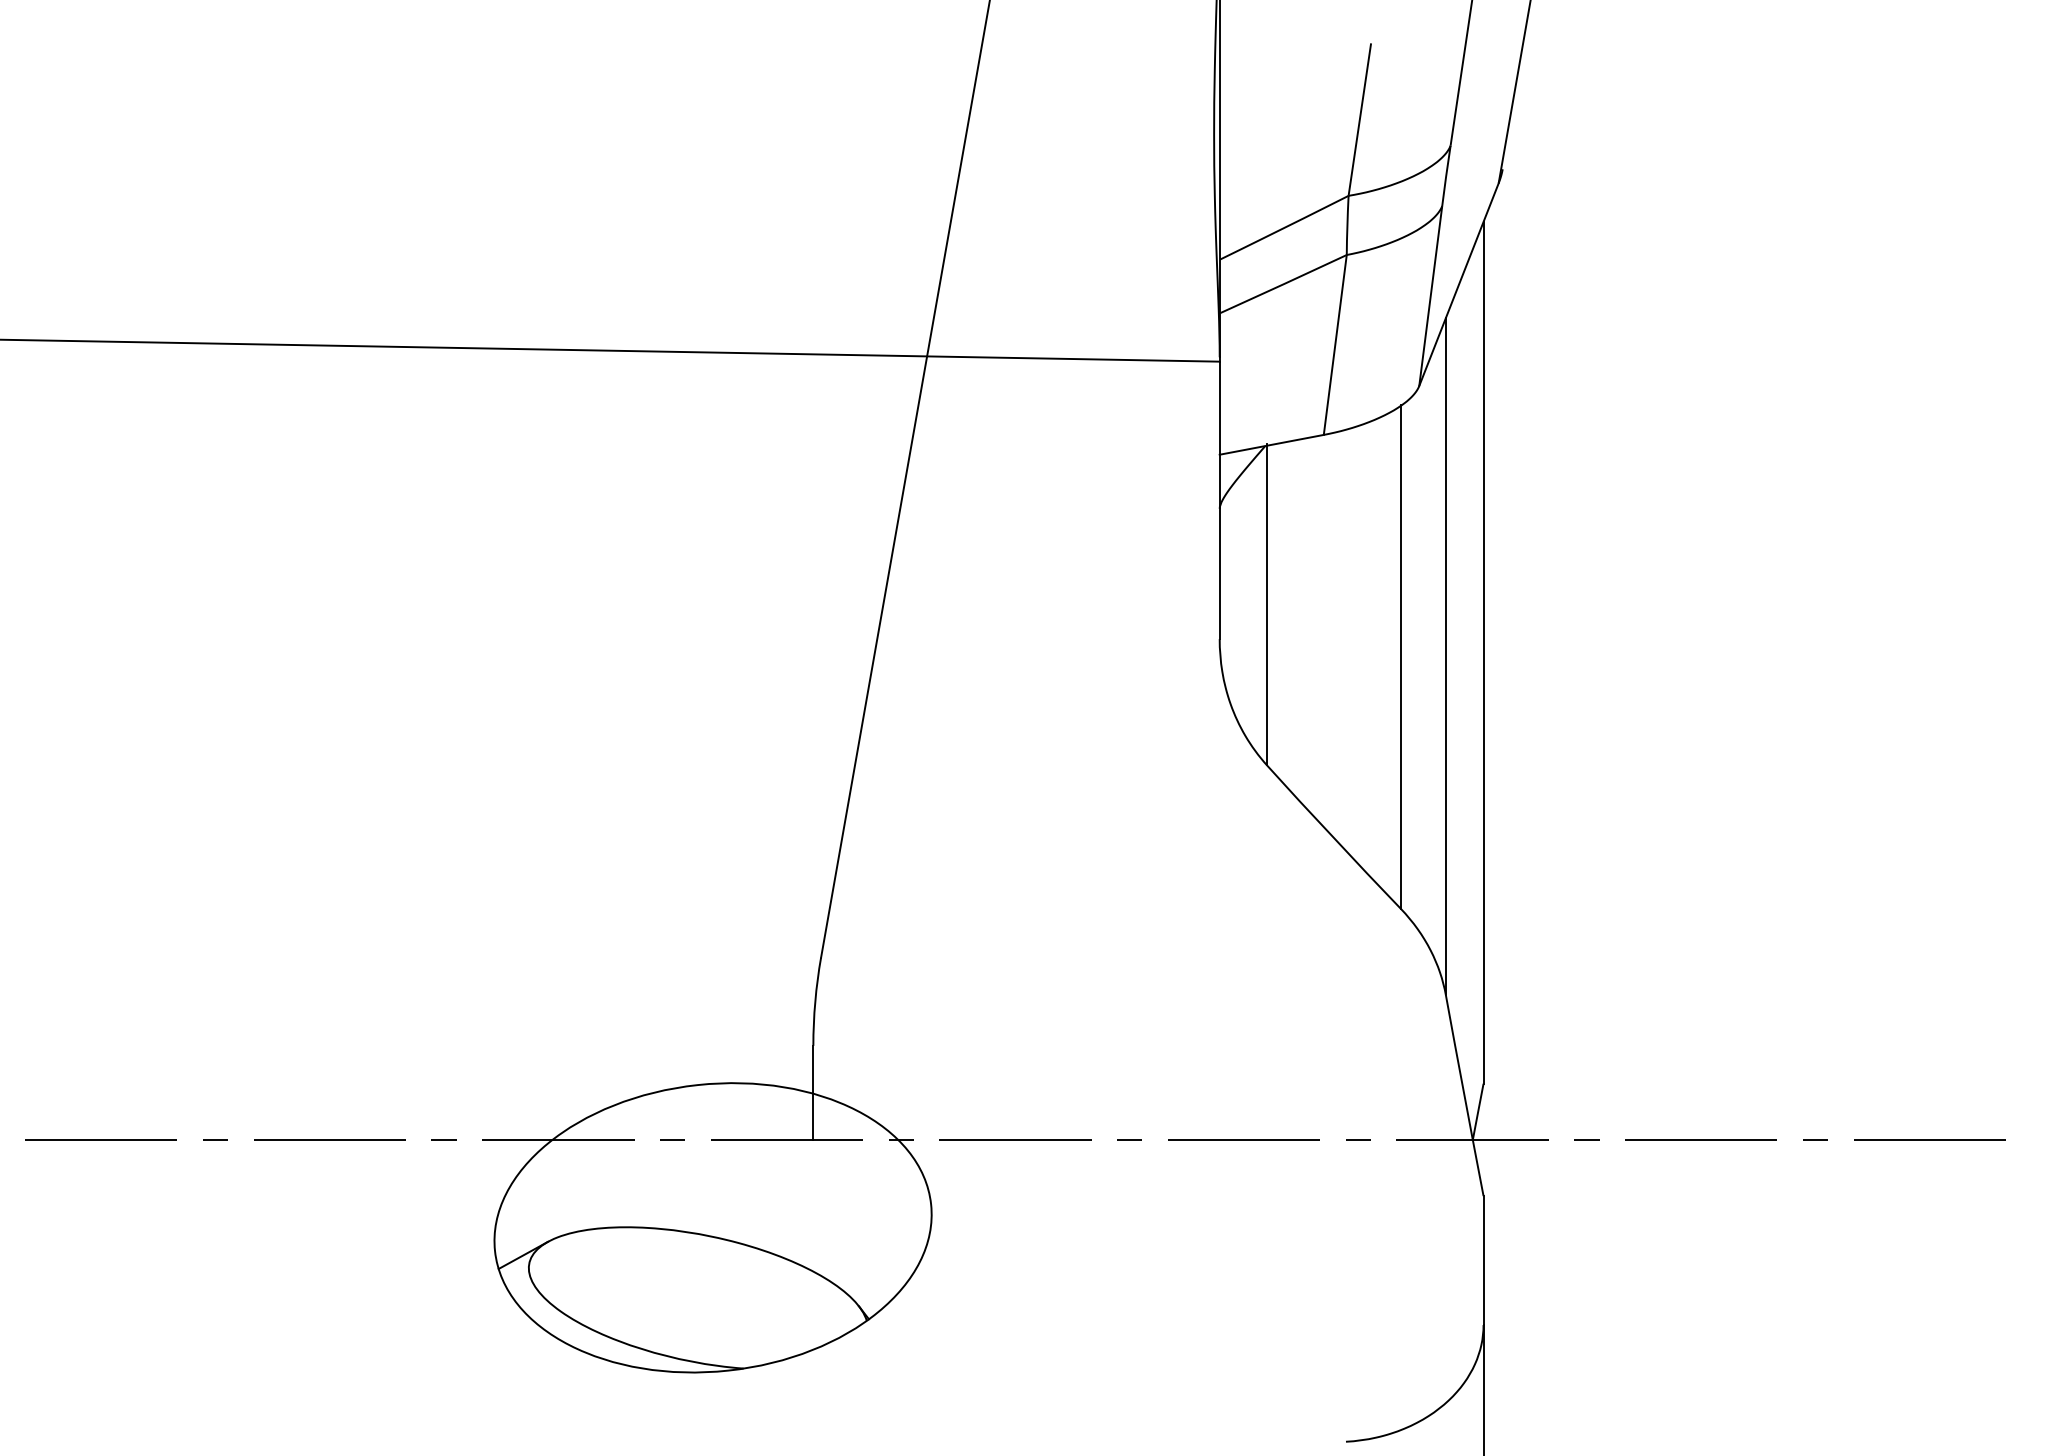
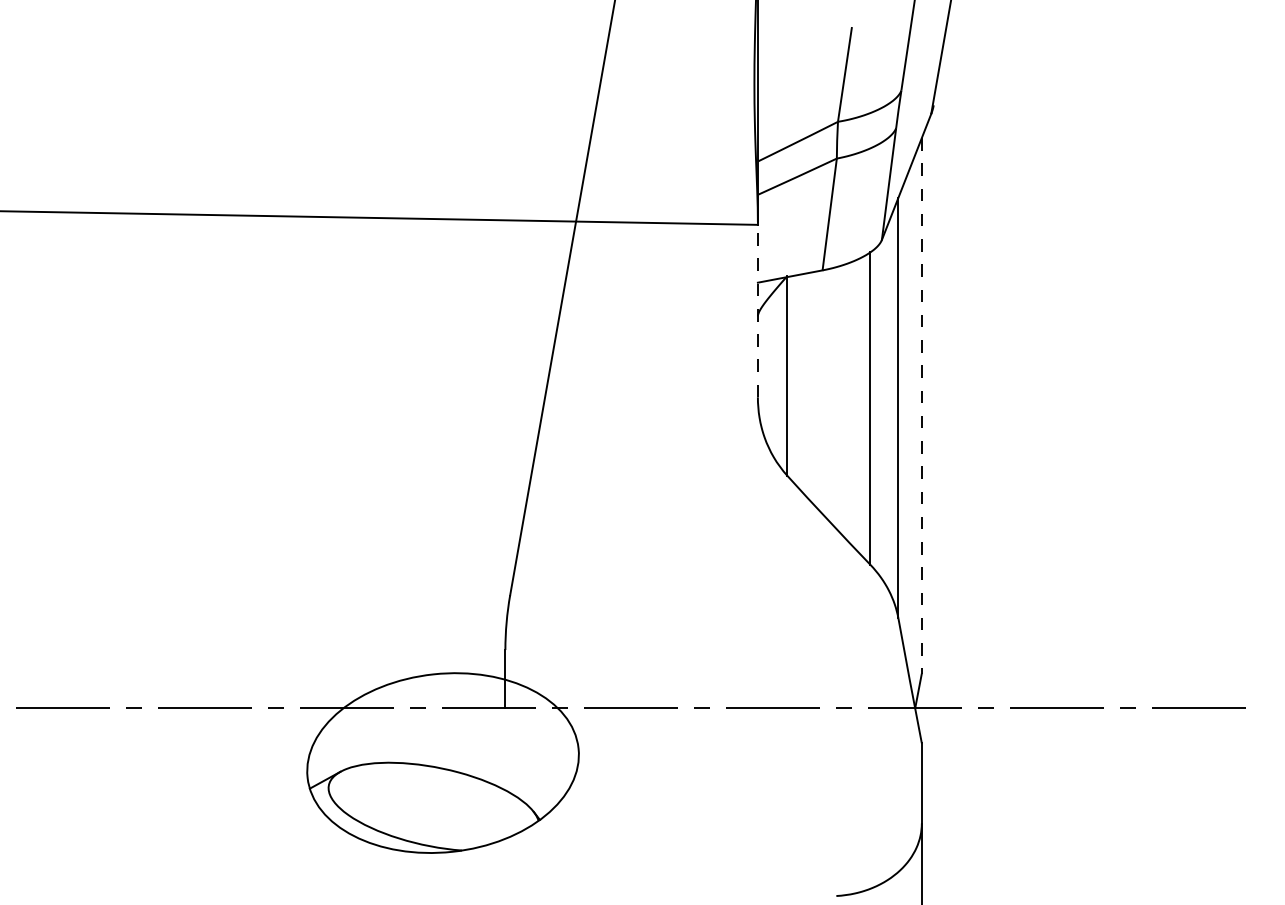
line: (1219, 499) -> (757, 310), solid -> dashed
line: (1482, 652) -> (921, 405), solid -> dashed

